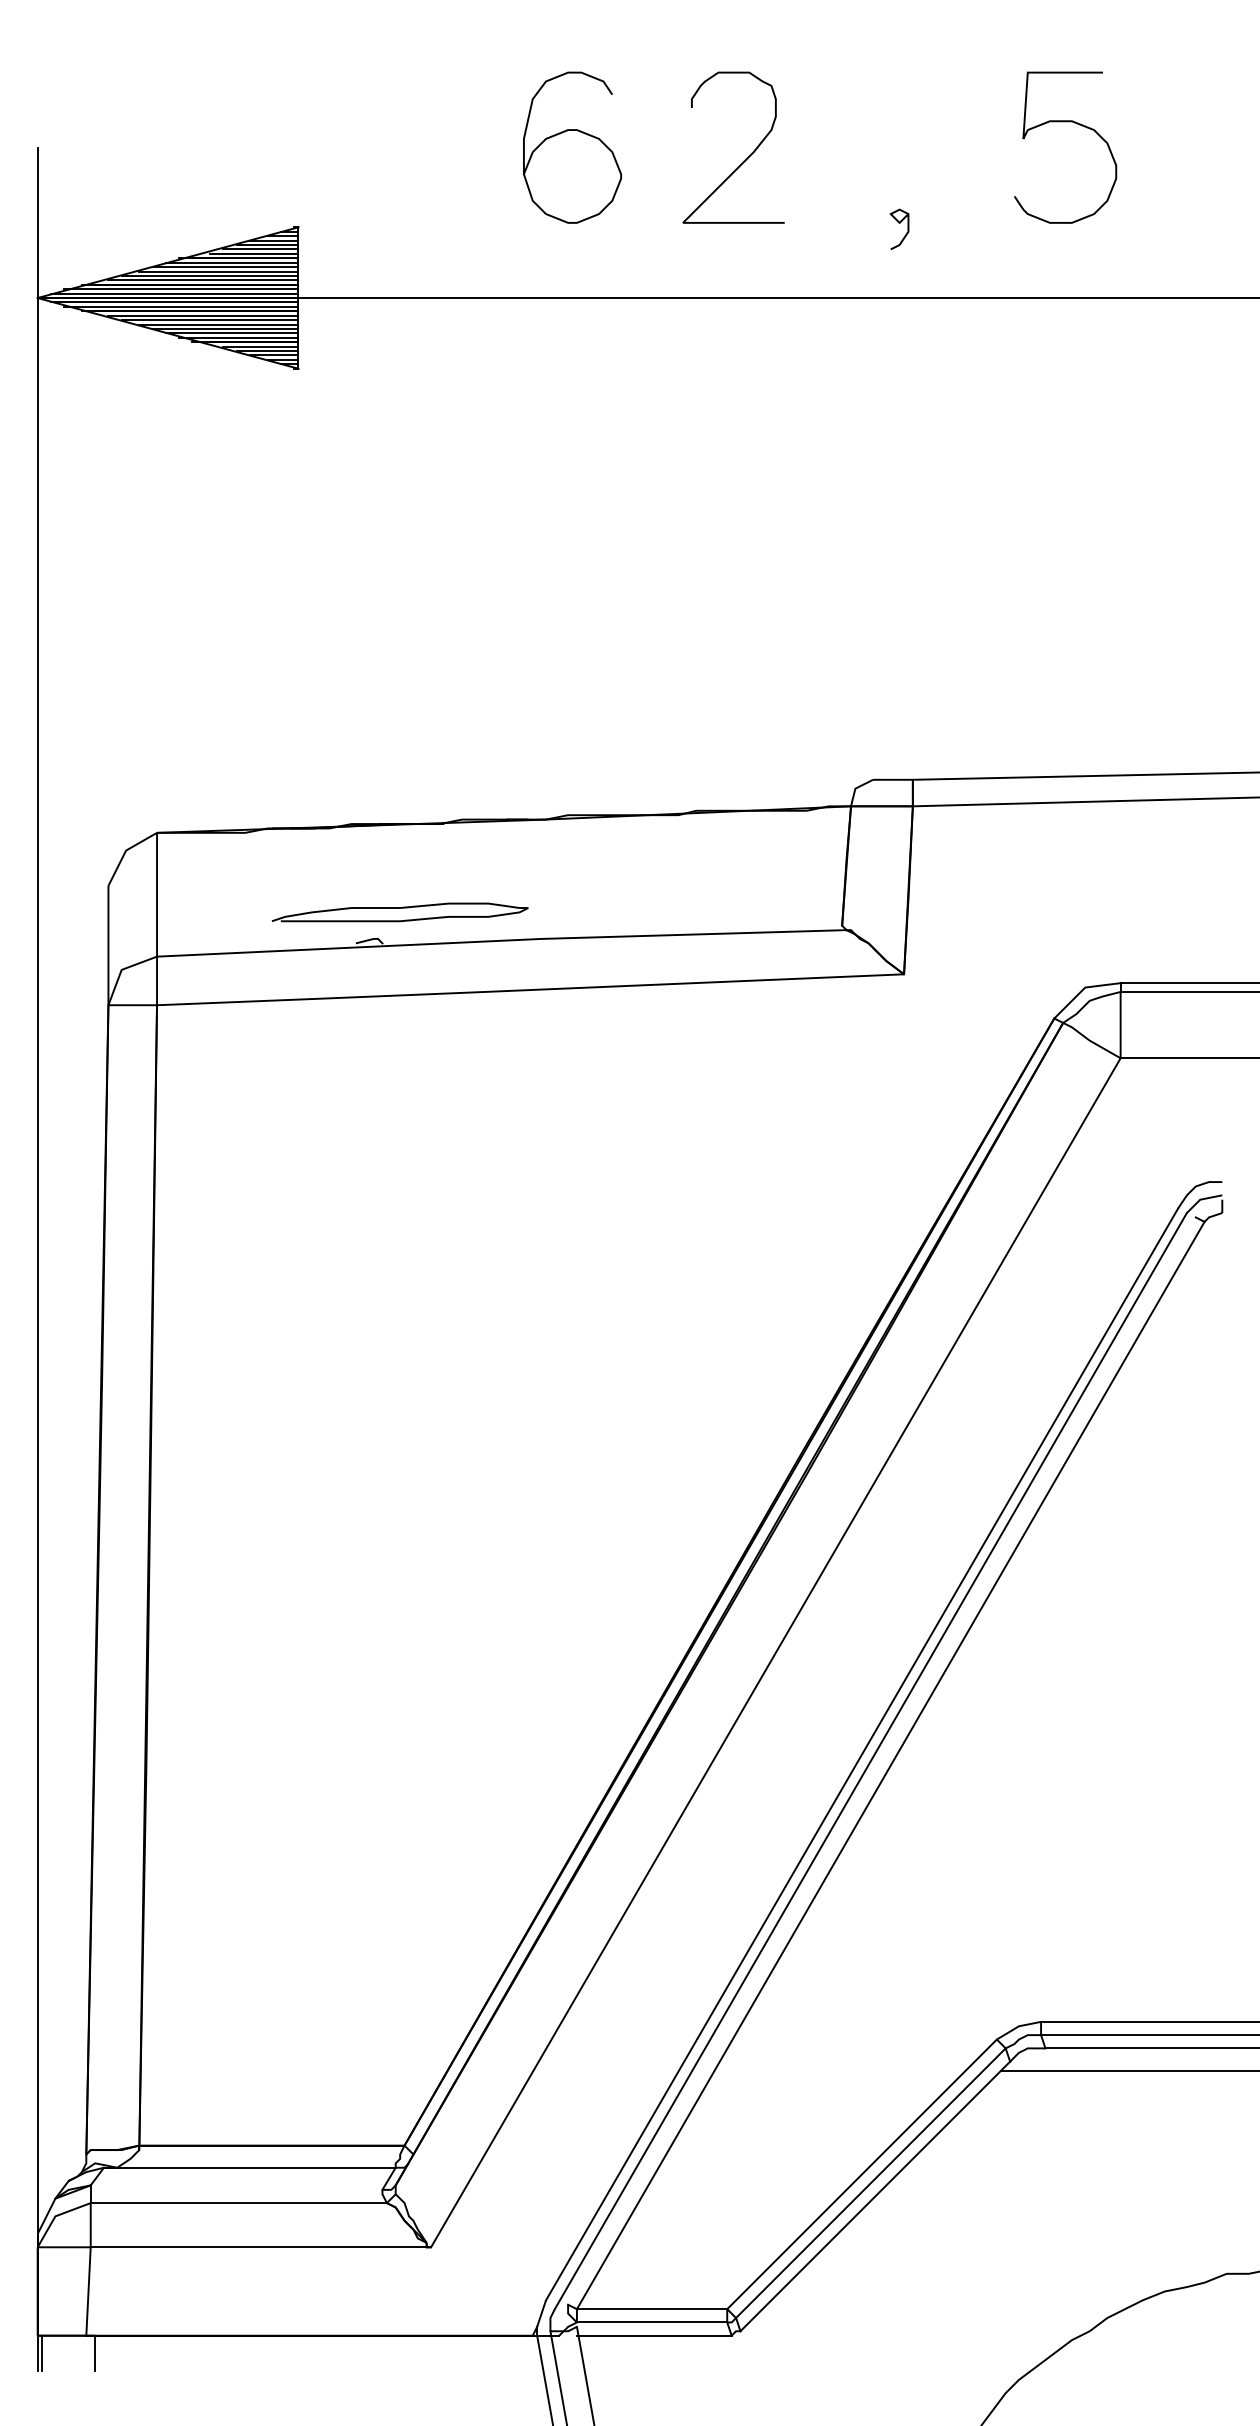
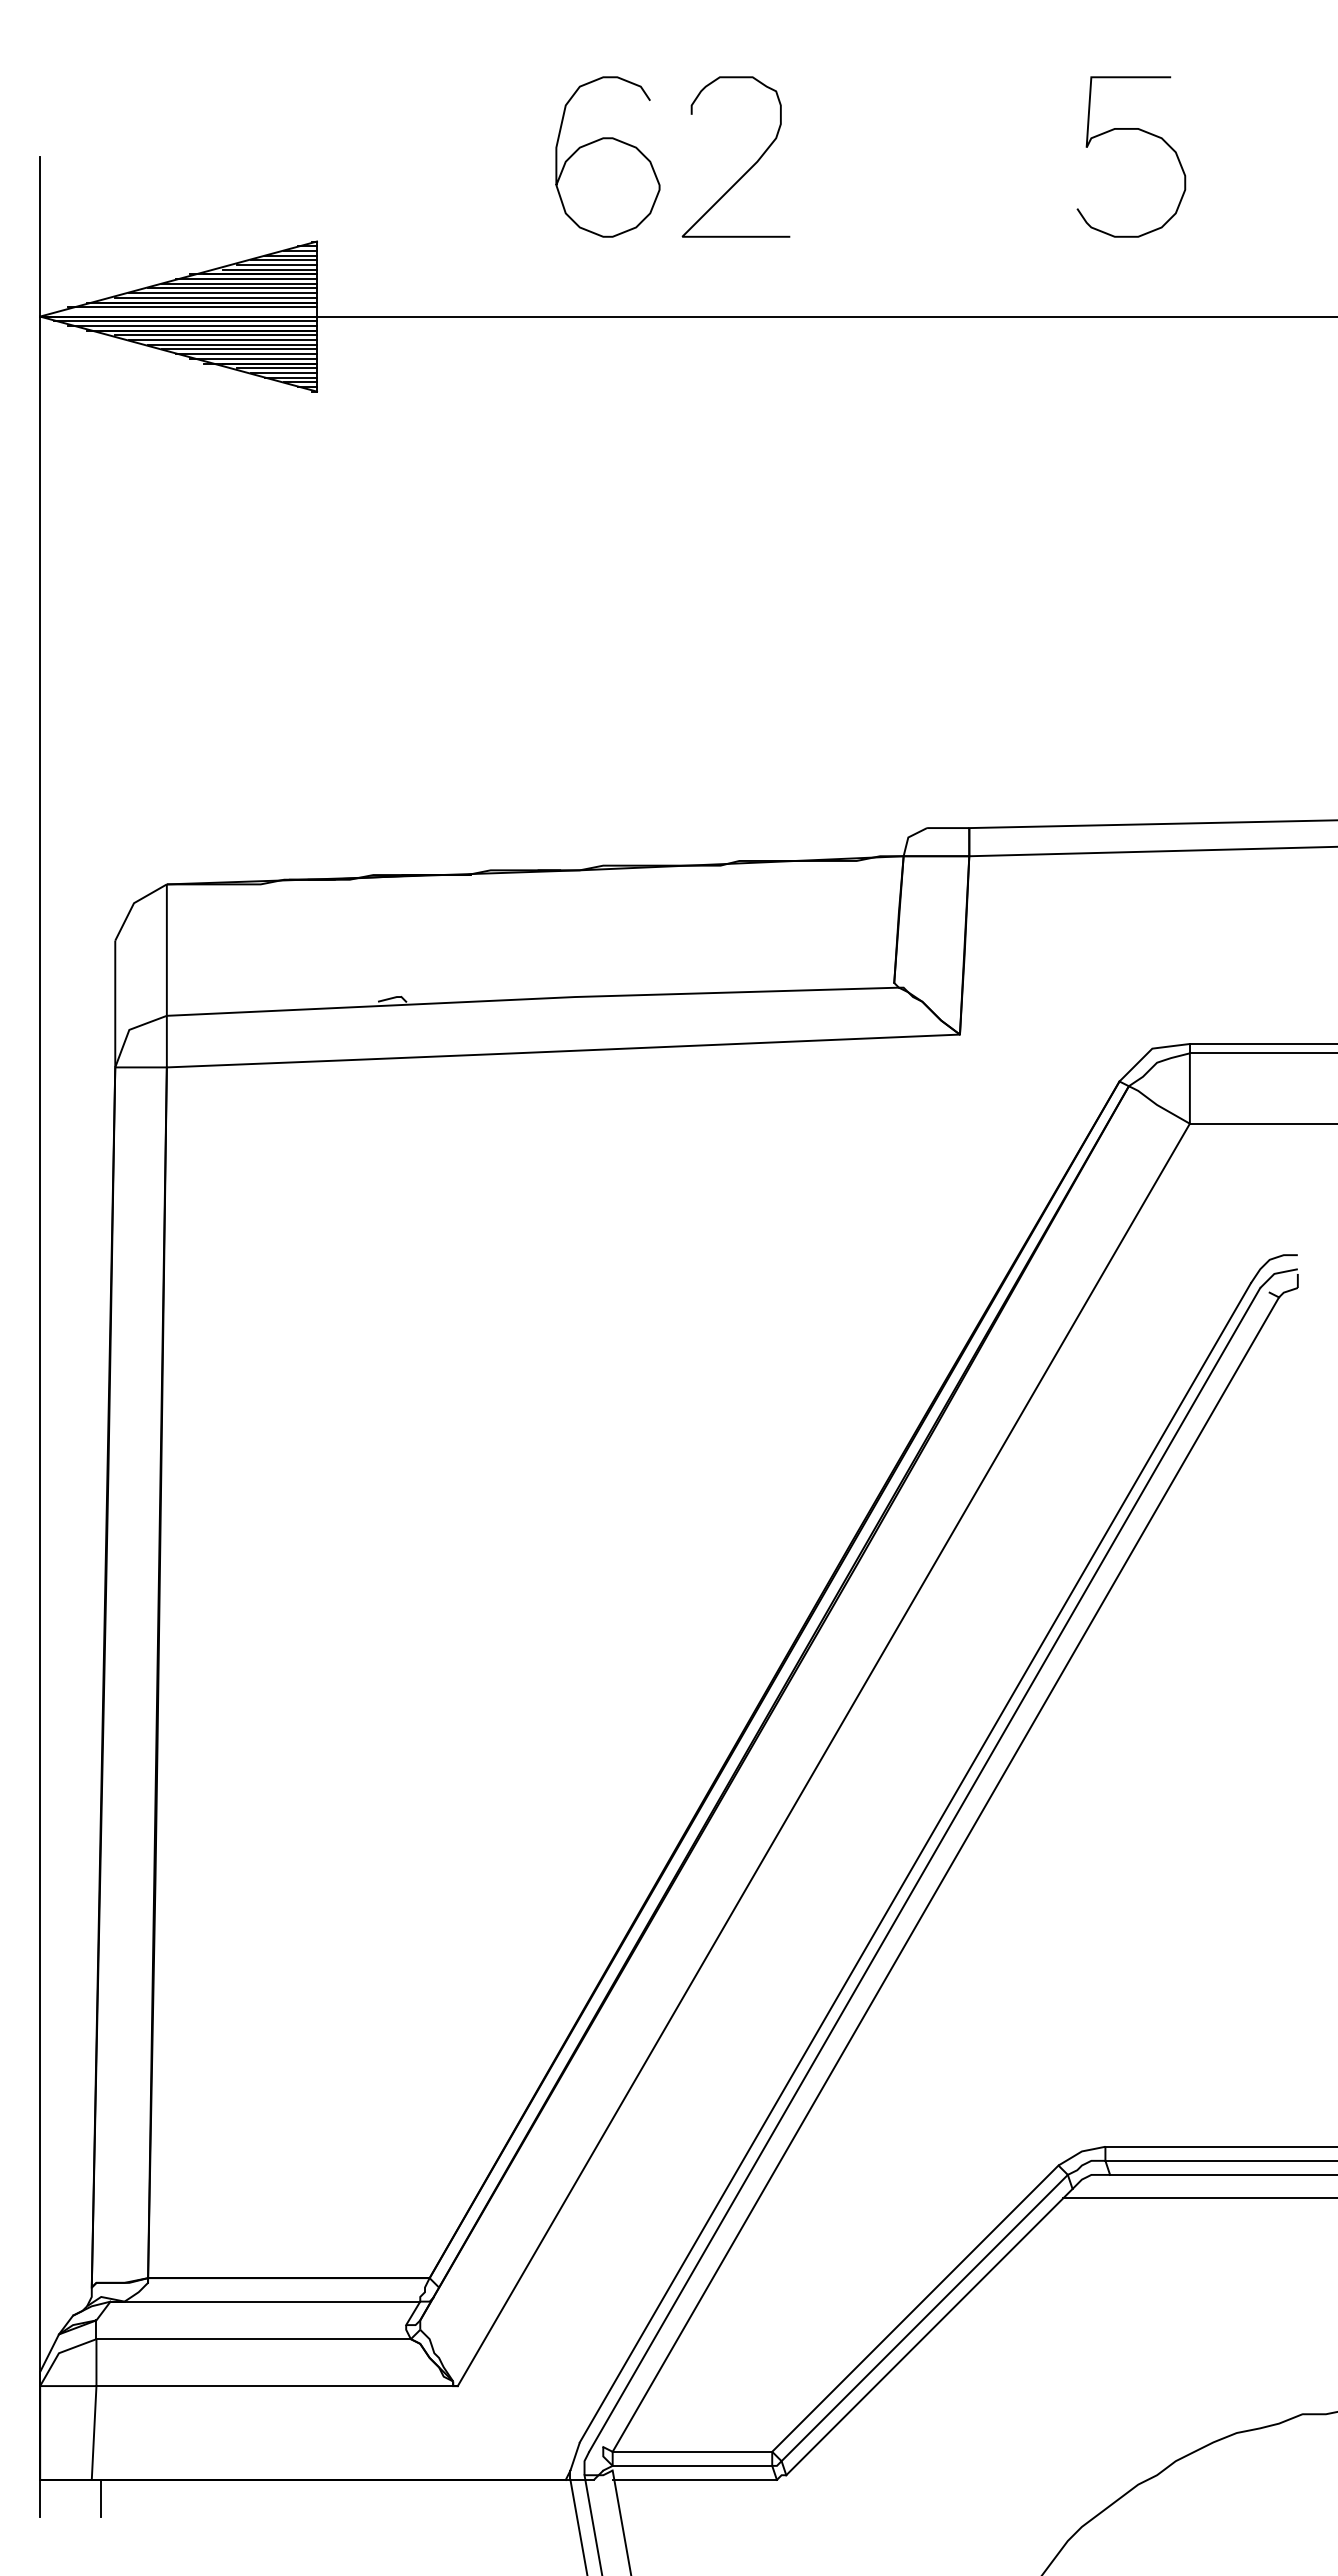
curve: (745, 159) -> (748, 169), moved
curve: (898, 223) -> (954, 237), removed
line: (174, 293) -> (185, 311), removed
curve: (399, 909) -> (424, 965), removed
line: (41, 2353) -> (44, 2498), removed

